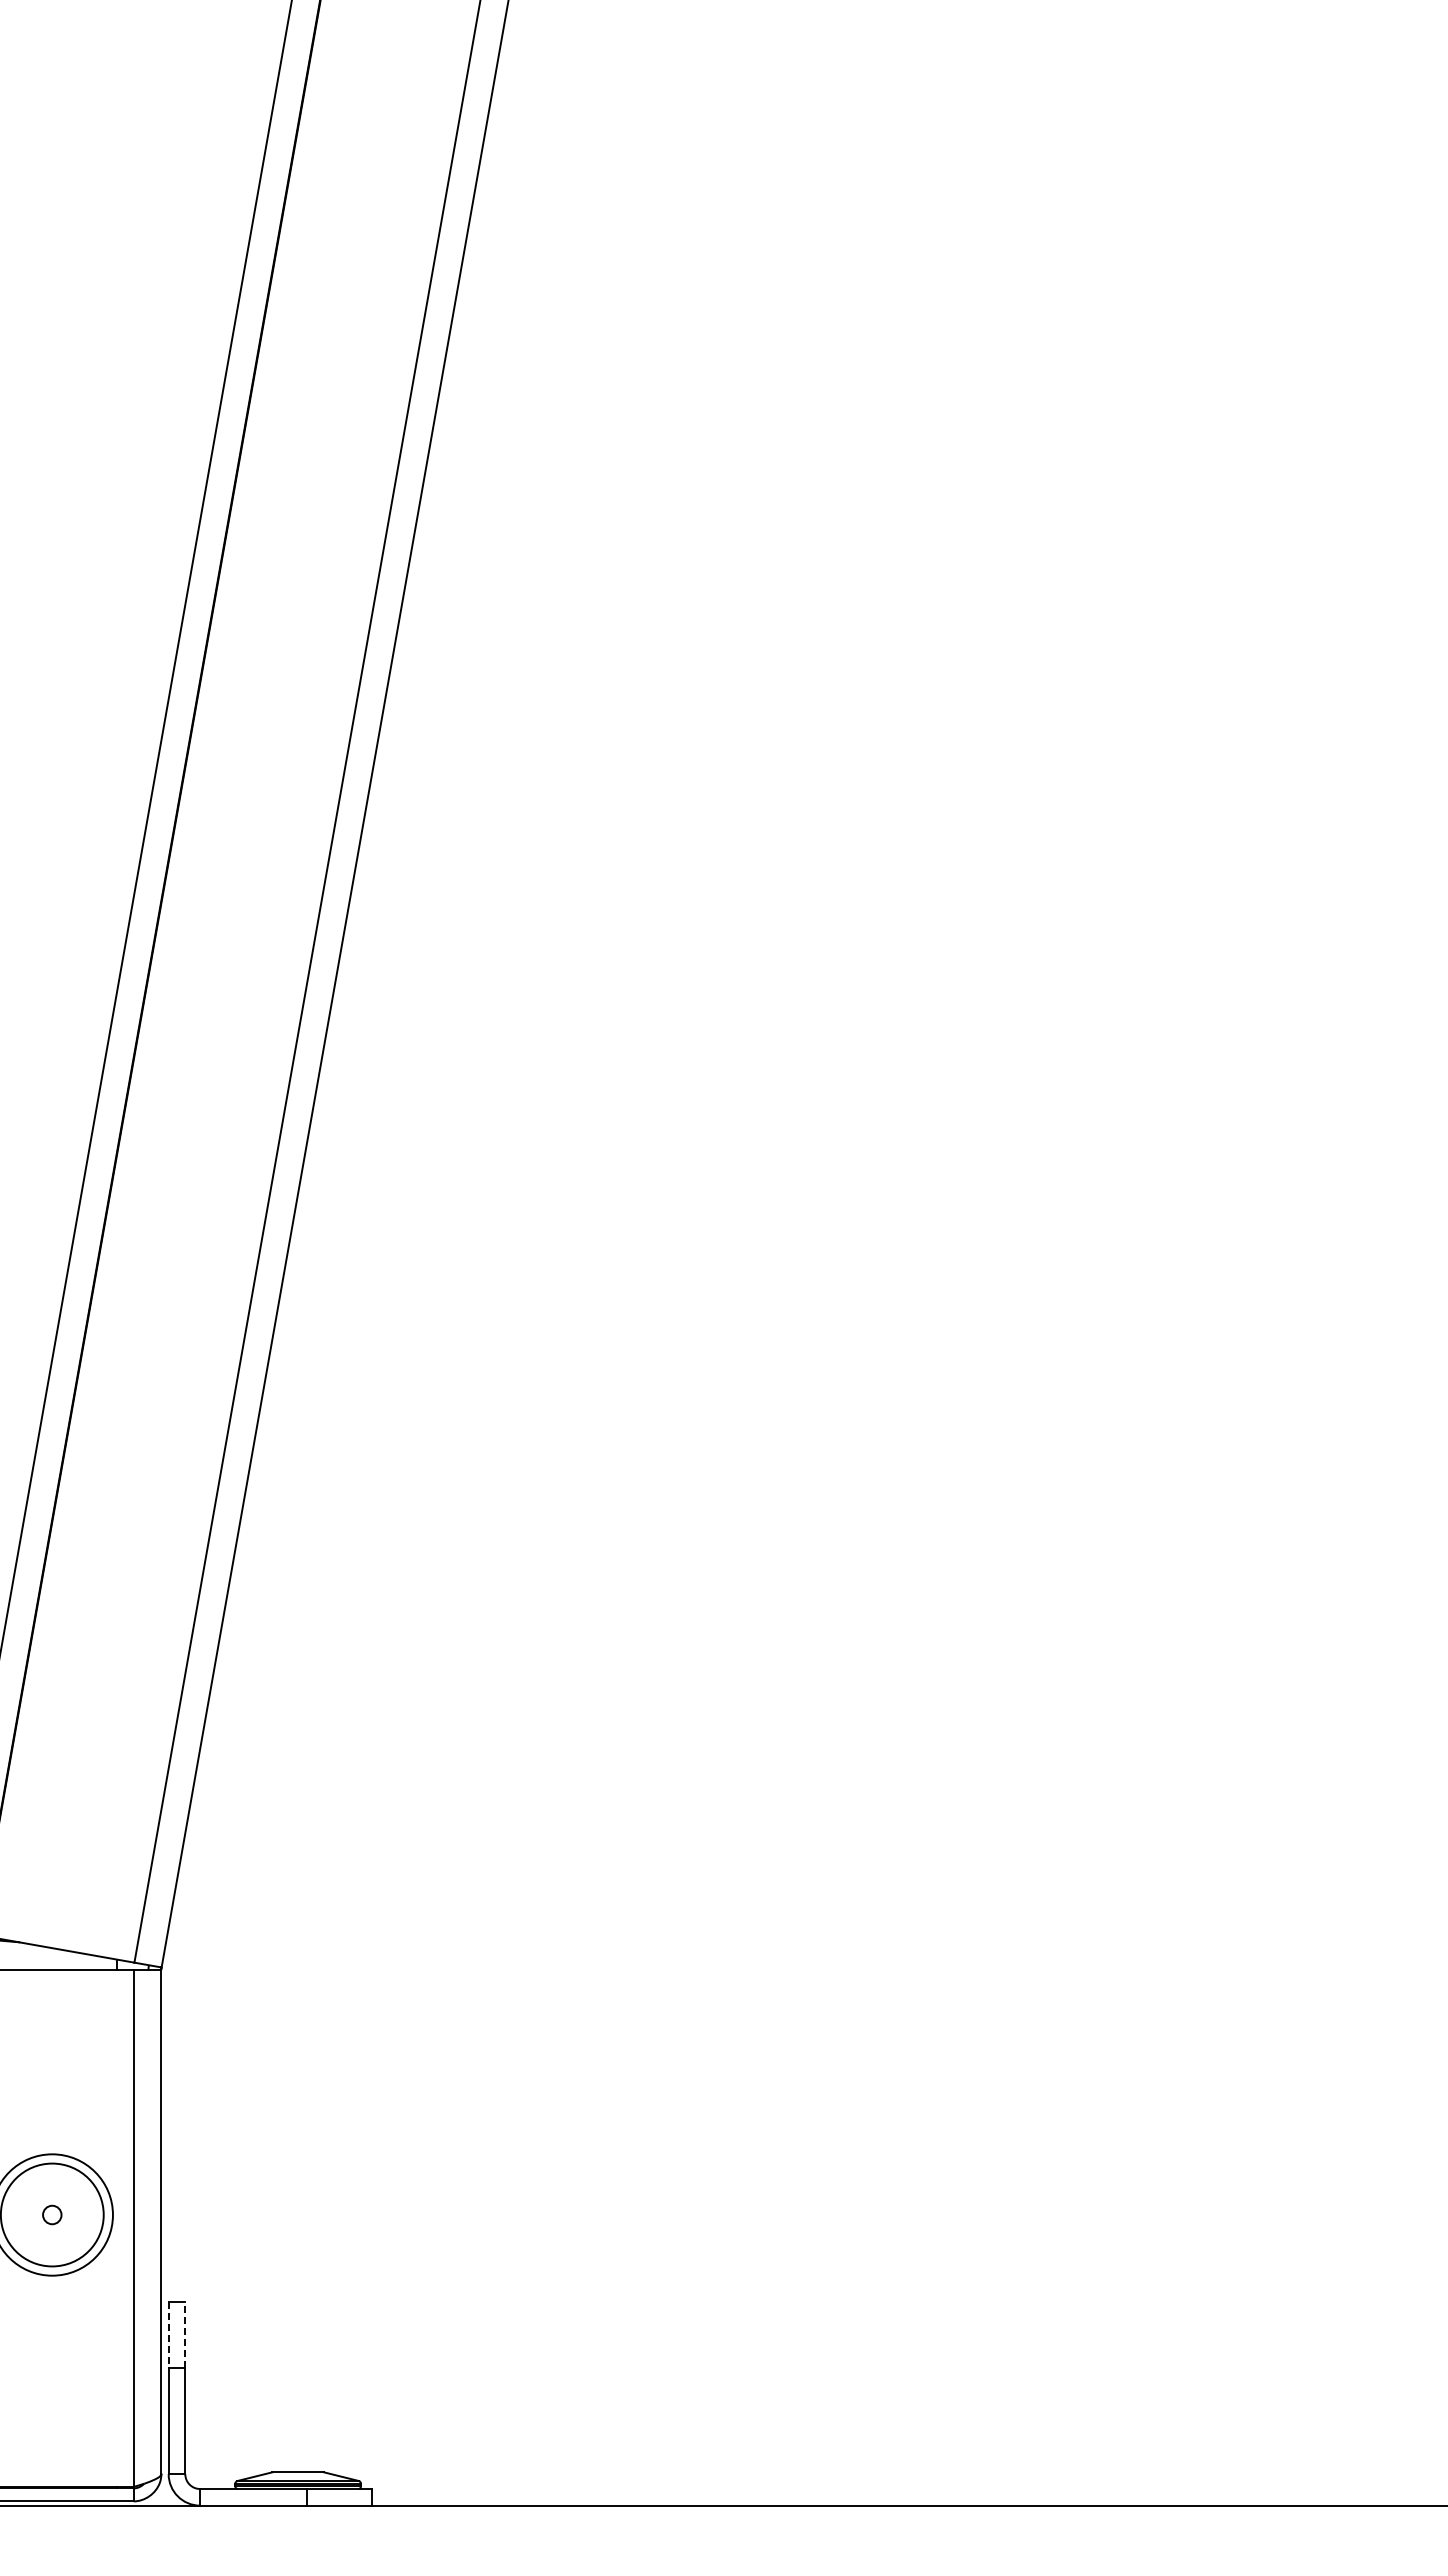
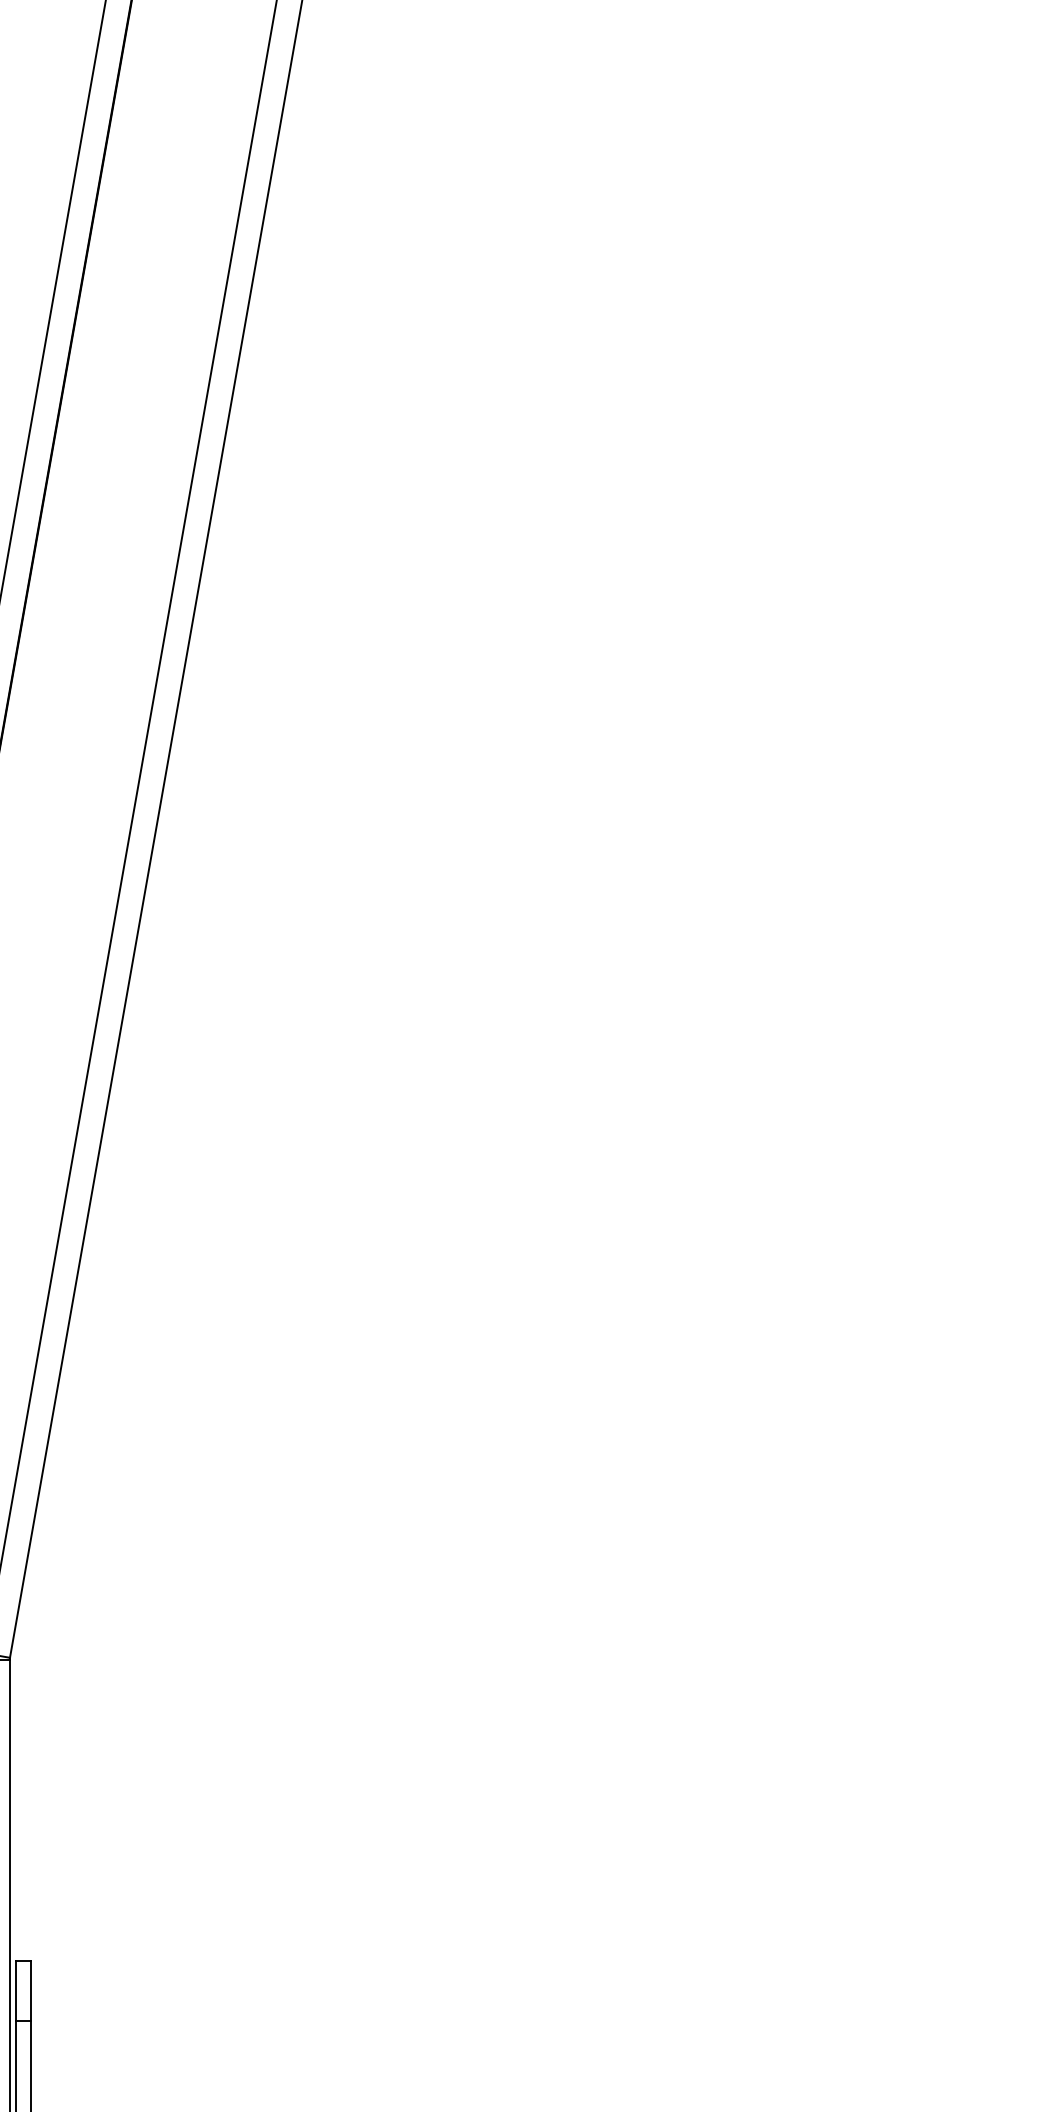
line: (168, 2334) -> (16, 1990), dashed -> solid
line: (185, 2334) -> (31, 1990), dashed -> solid

